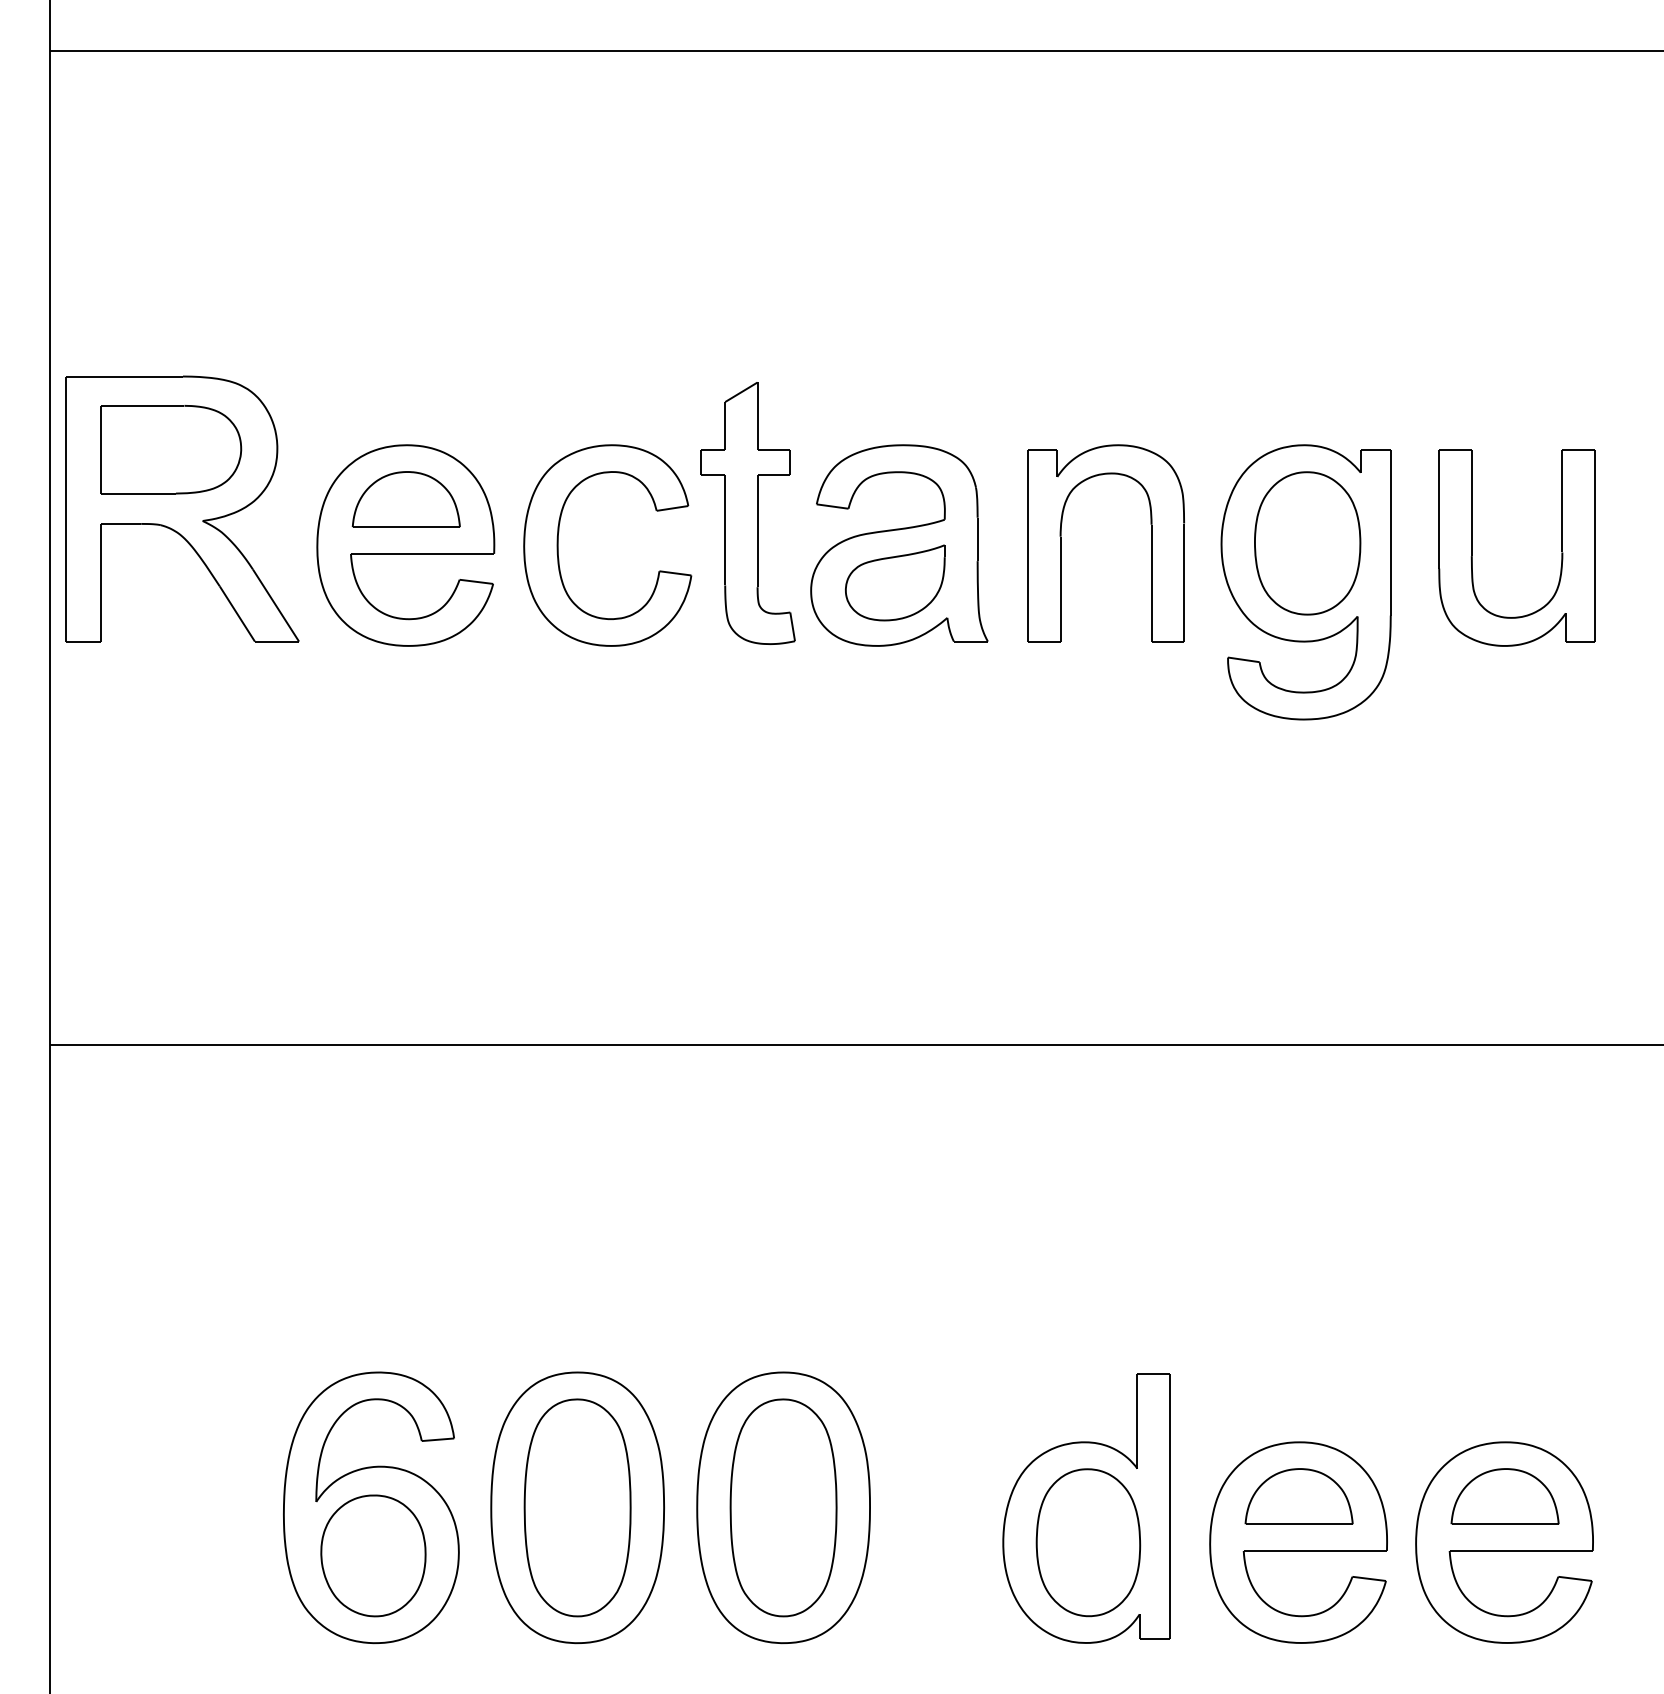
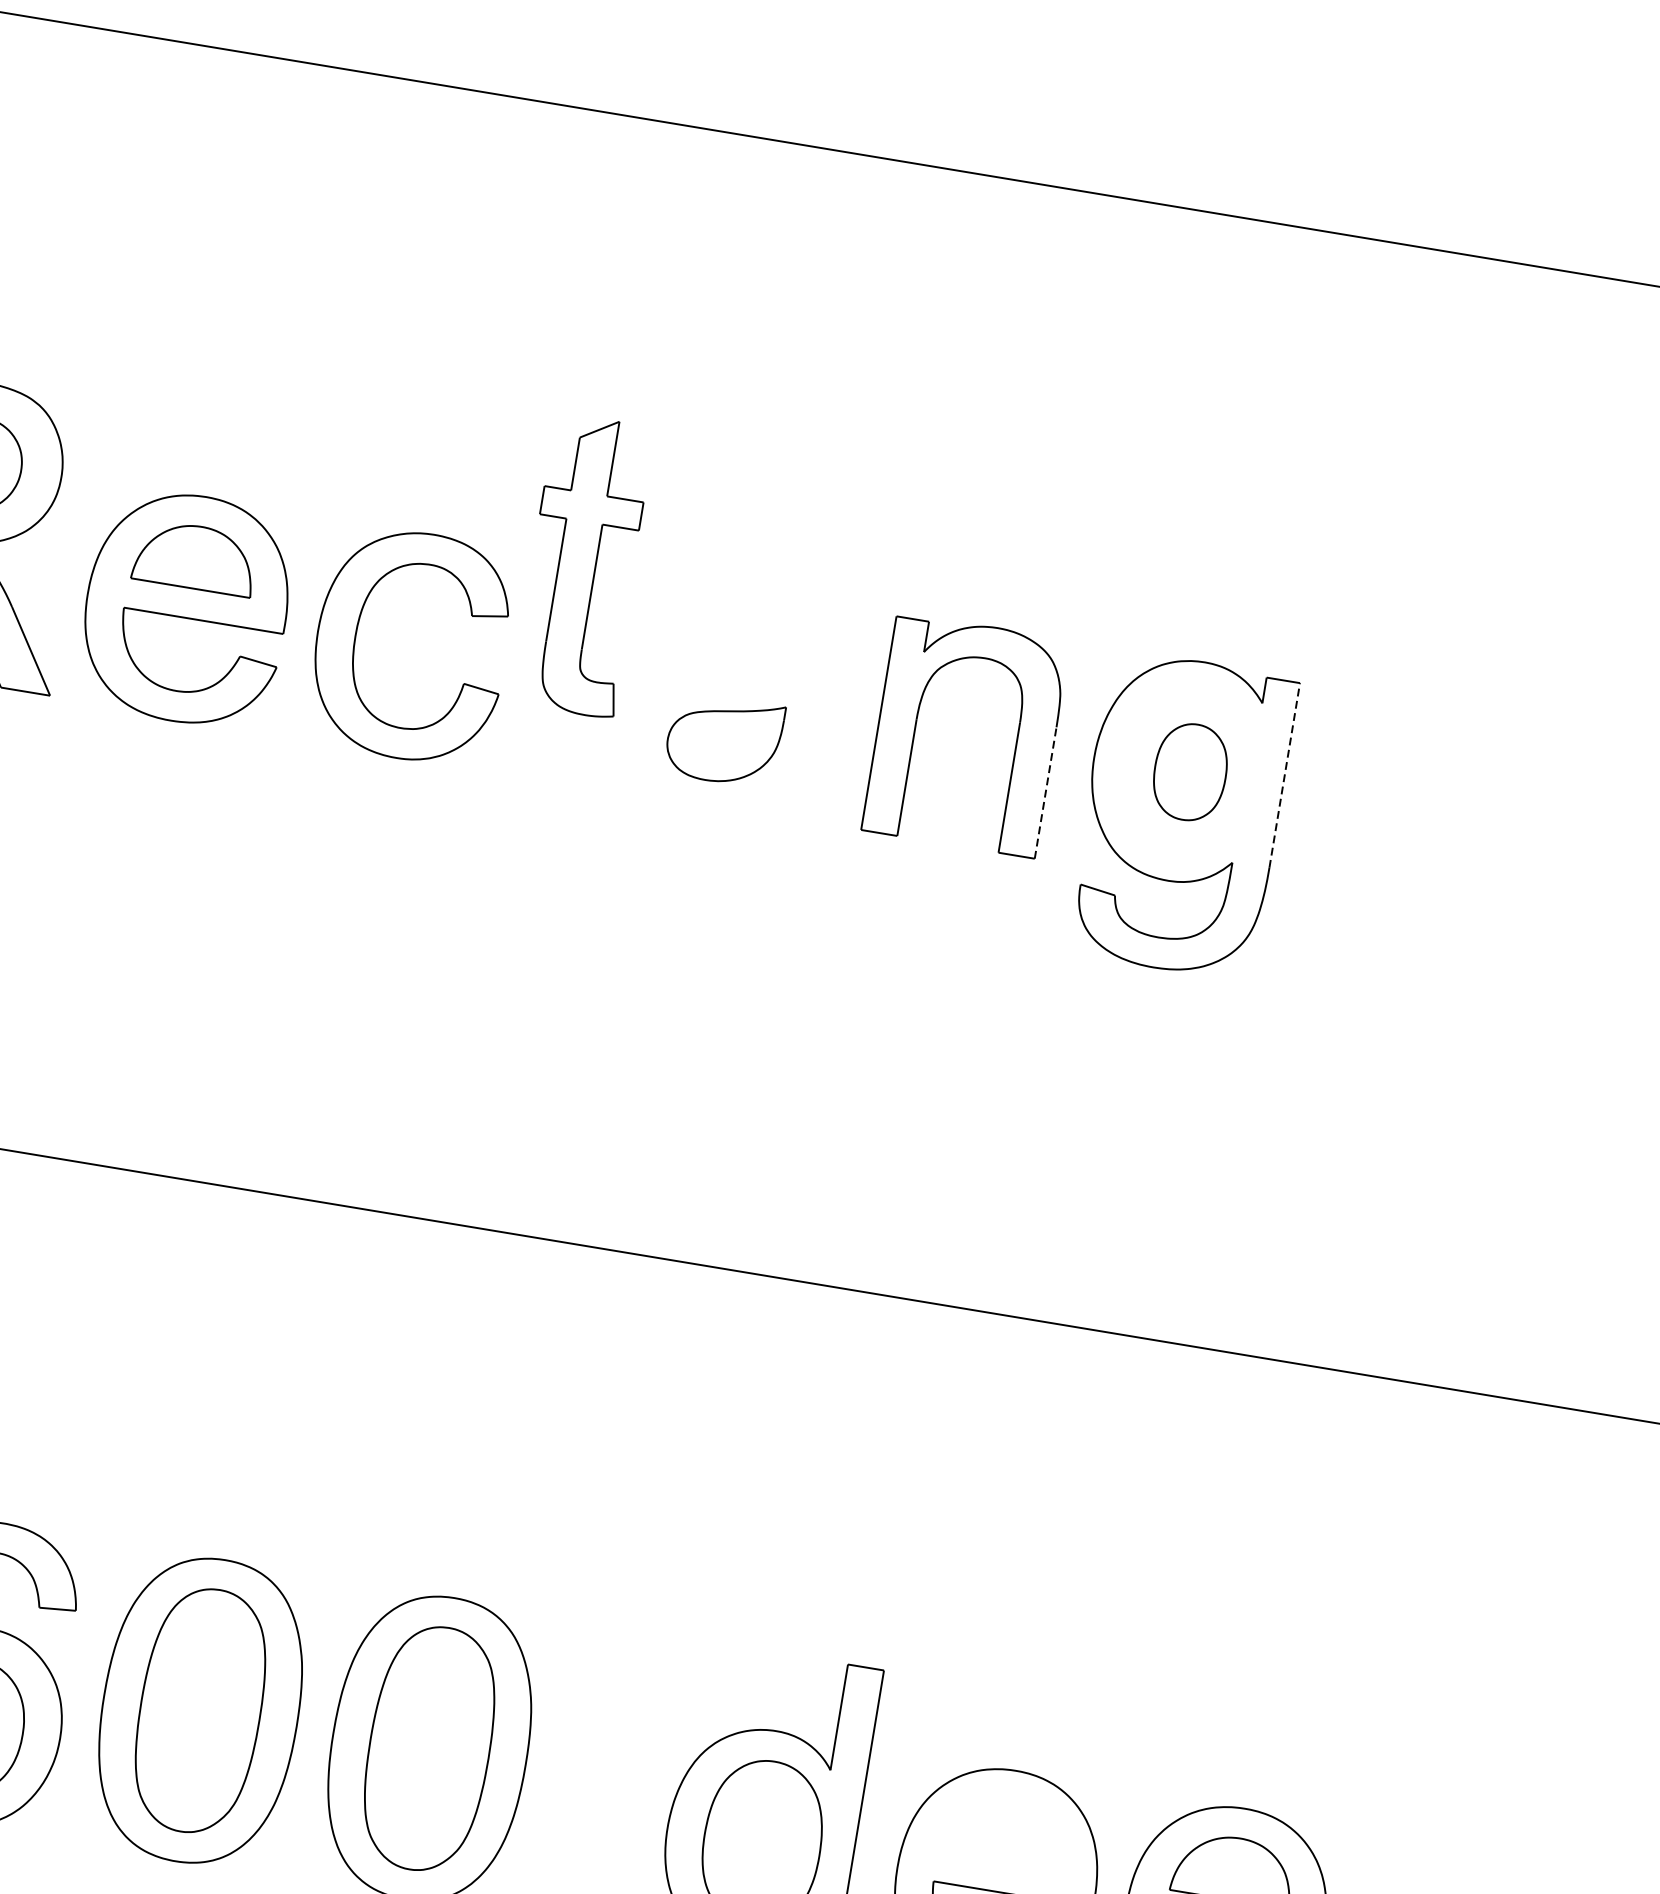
part: (747, 513) -> (584, 565), moved
line: (1390, 532) -> (1284, 775), solid -> dashed
part: (1307, 543) -> (1190, 772), size x0.6
part: (899, 545) -> (735, 699), removed
part: (1472, 547) -> (1372, 807), removed
line: (1184, 582) -> (1046, 793), solid -> dashed
part: (1298, 1496) -> (1004, 1830), removed

